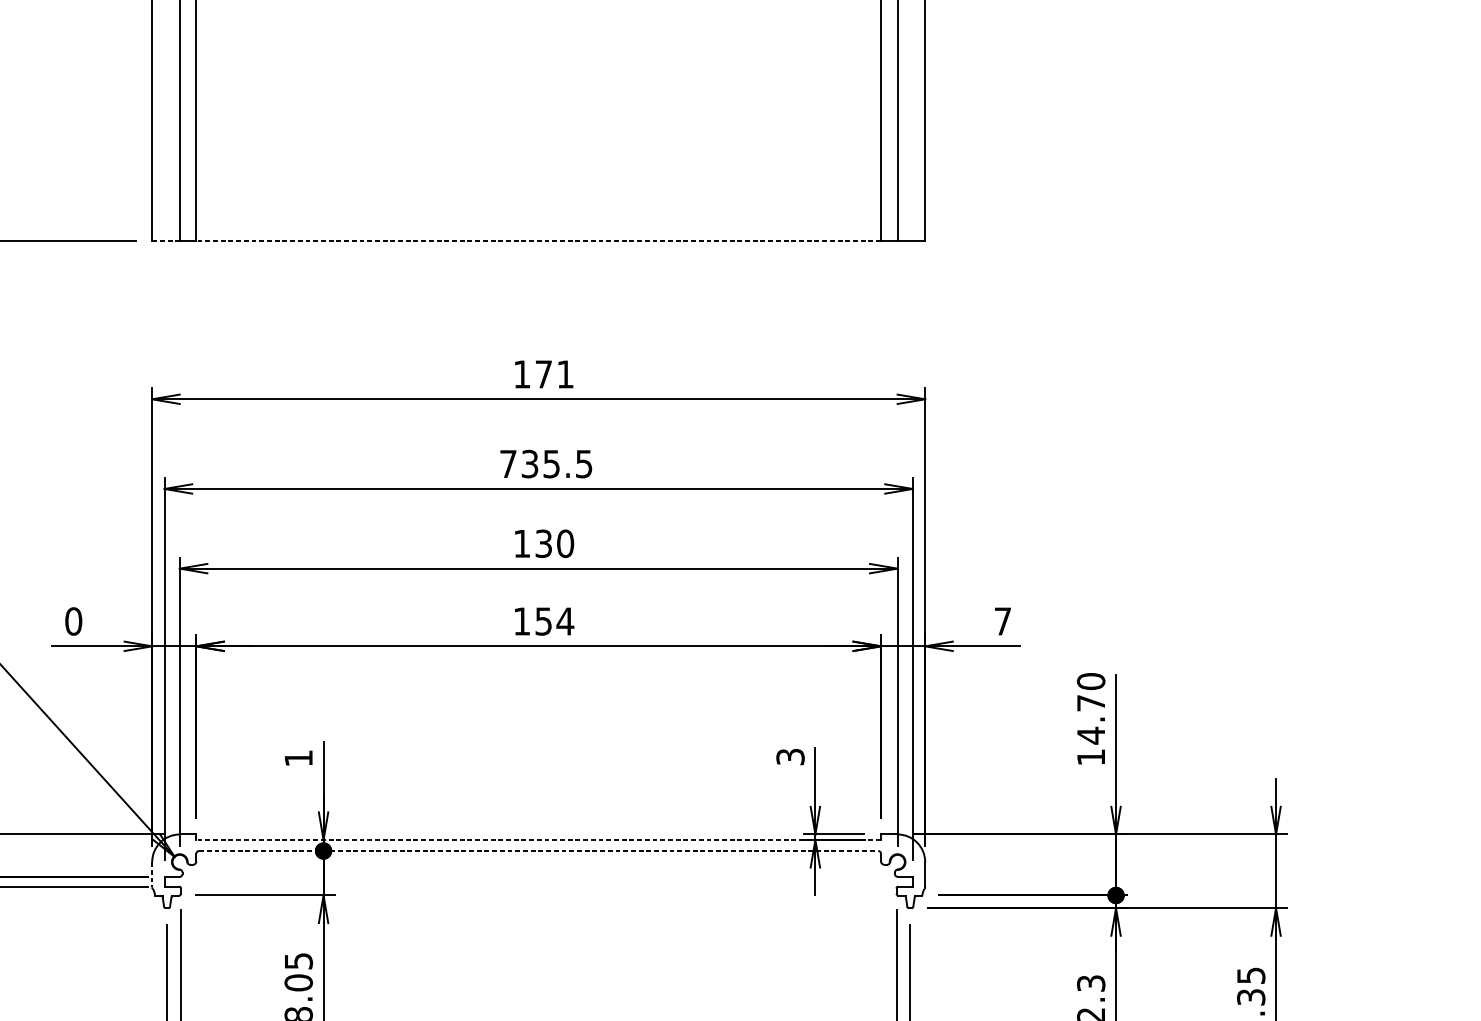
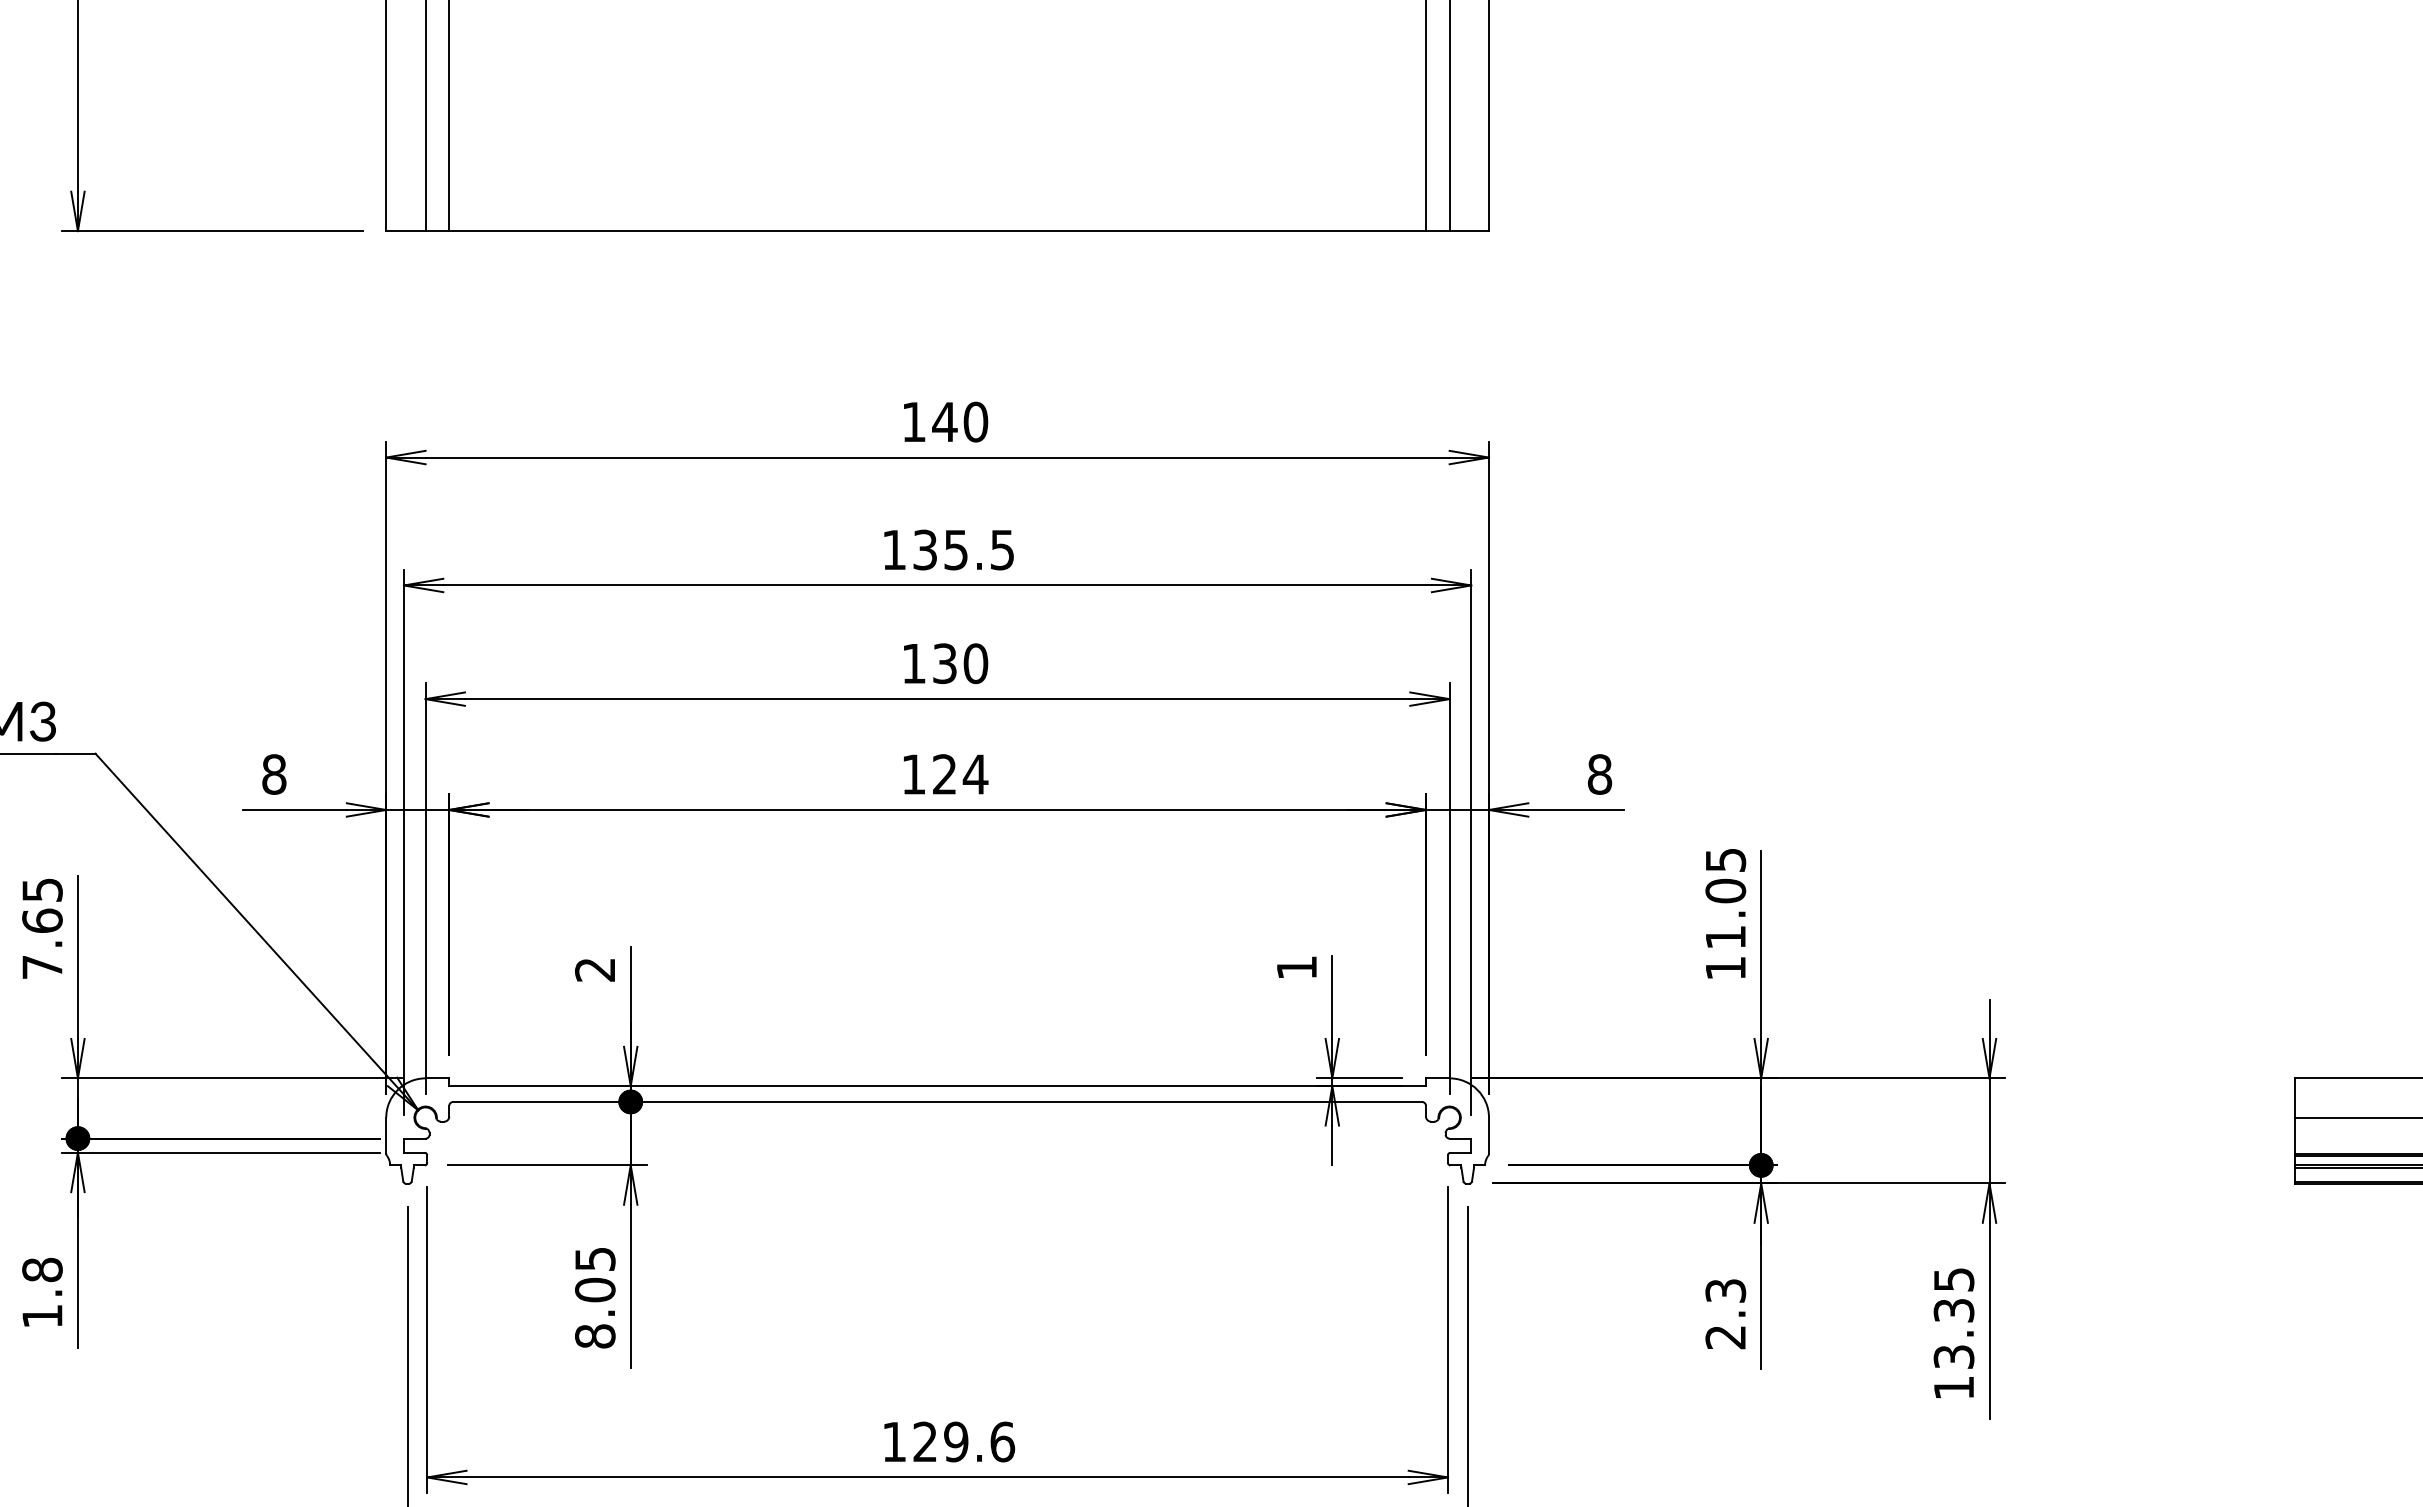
line: (165, 240) -> (405, 231), dashed -> solid
line: (538, 240) -> (937, 231), dashed -> solid
text: (554, 374) -> (960, 421), 171 -> 140
text: (508, 463) -> (894, 549), 735.5 -> 135.5
text: (73, 621) -> (274, 774), 0 -> 8
text: (543, 621) -> (944, 774), 154 -> 124
text: (1002, 621) -> (1599, 774), 7 -> 8
text: (1091, 709) -> (1725, 899), 14.70 -> 11.05
text: (790, 756) -> (1296, 967), 3 -> 1
text: (298, 758) -> (594, 969), 1 -> 2
line: (538, 840) -> (937, 1086), dashed -> solid
line: (539, 851) -> (938, 1102), dashed -> solid
line: (152, 874) -> (386, 1135), dashed -> solid

